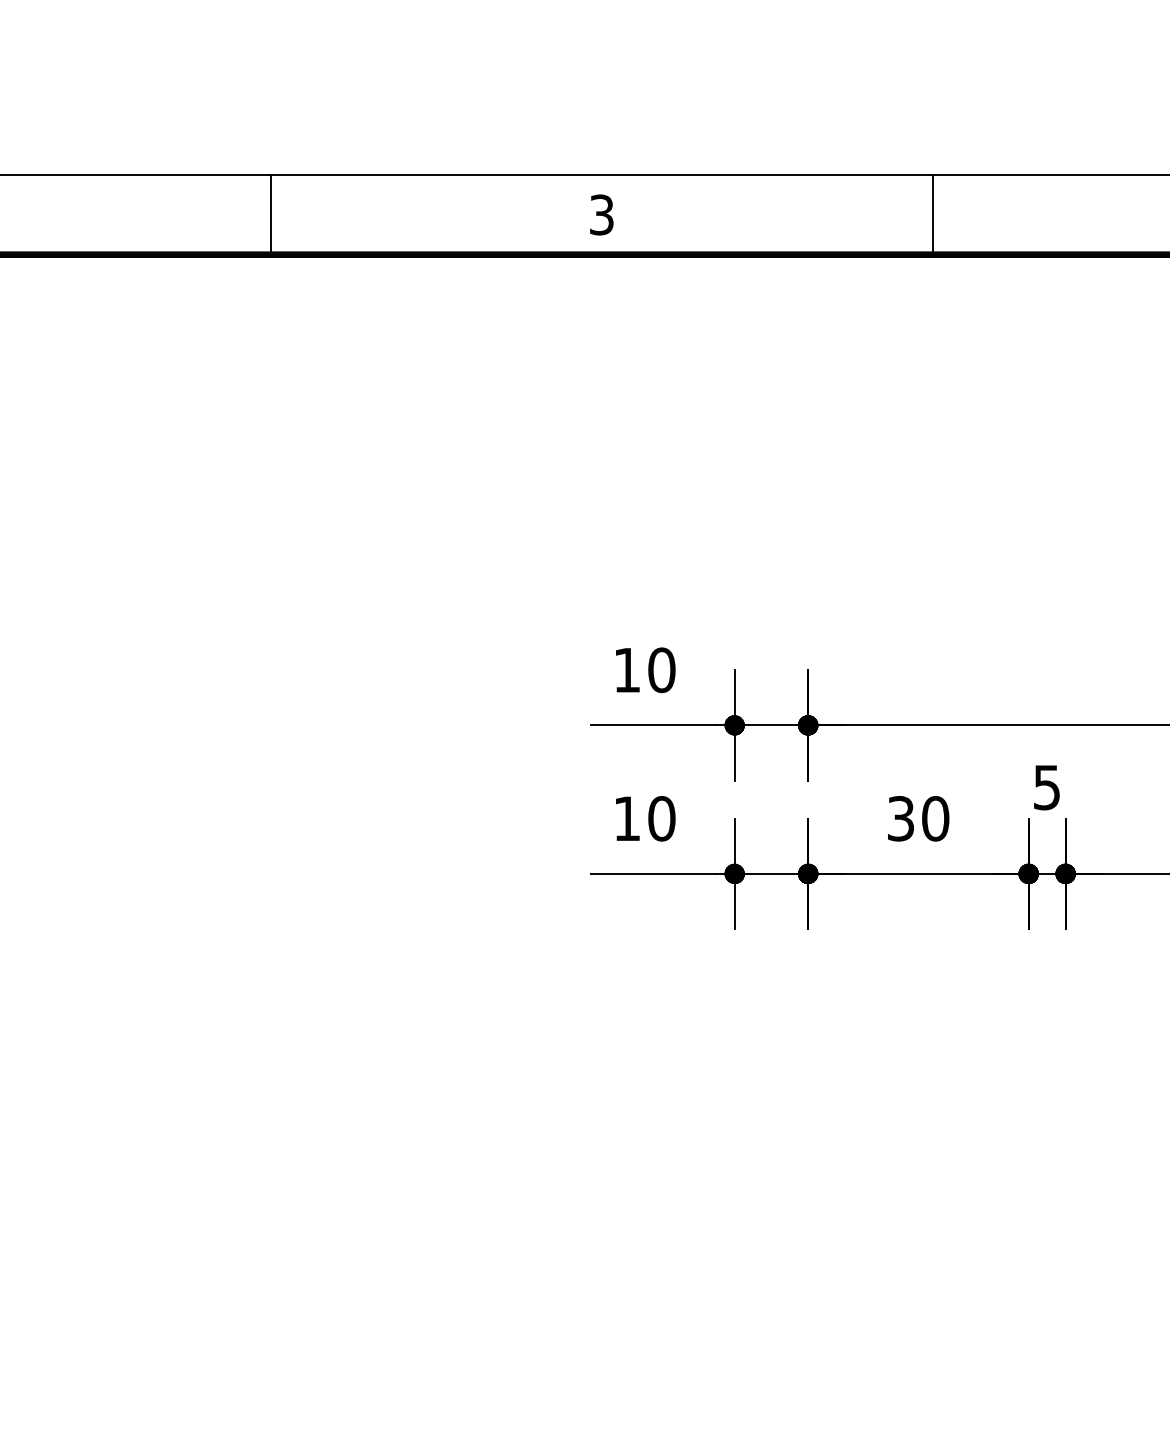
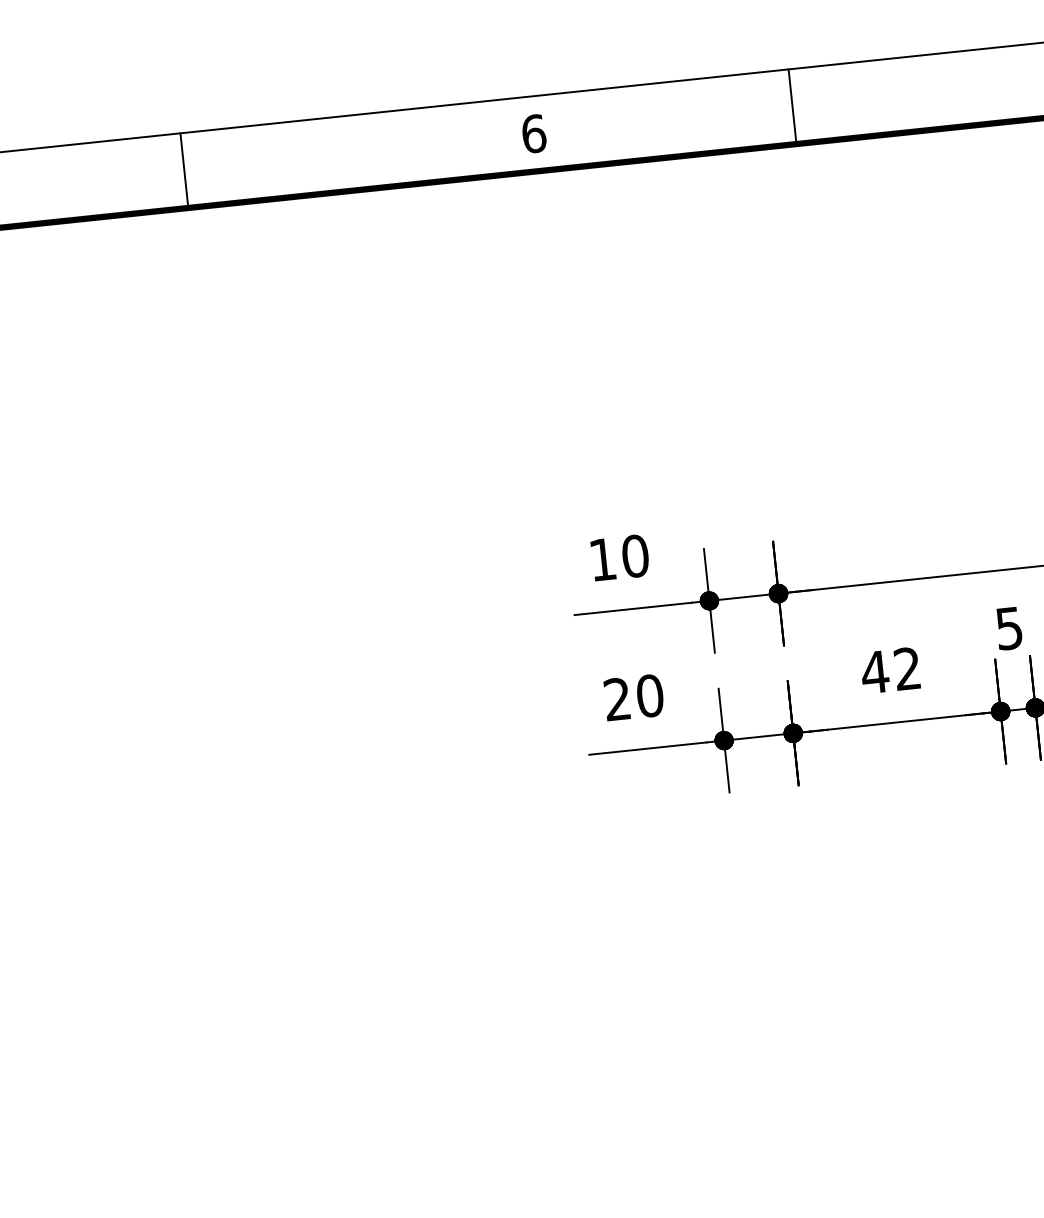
line: (271, 214) -> (184, 170), moved
text: (601, 214) -> (533, 133), 3 -> 6
line: (932, 214) -> (792, 106), moved
text: (626, 818) -> (616, 699), 10 -> 20
text: (917, 818) -> (890, 670), 30 -> 42

